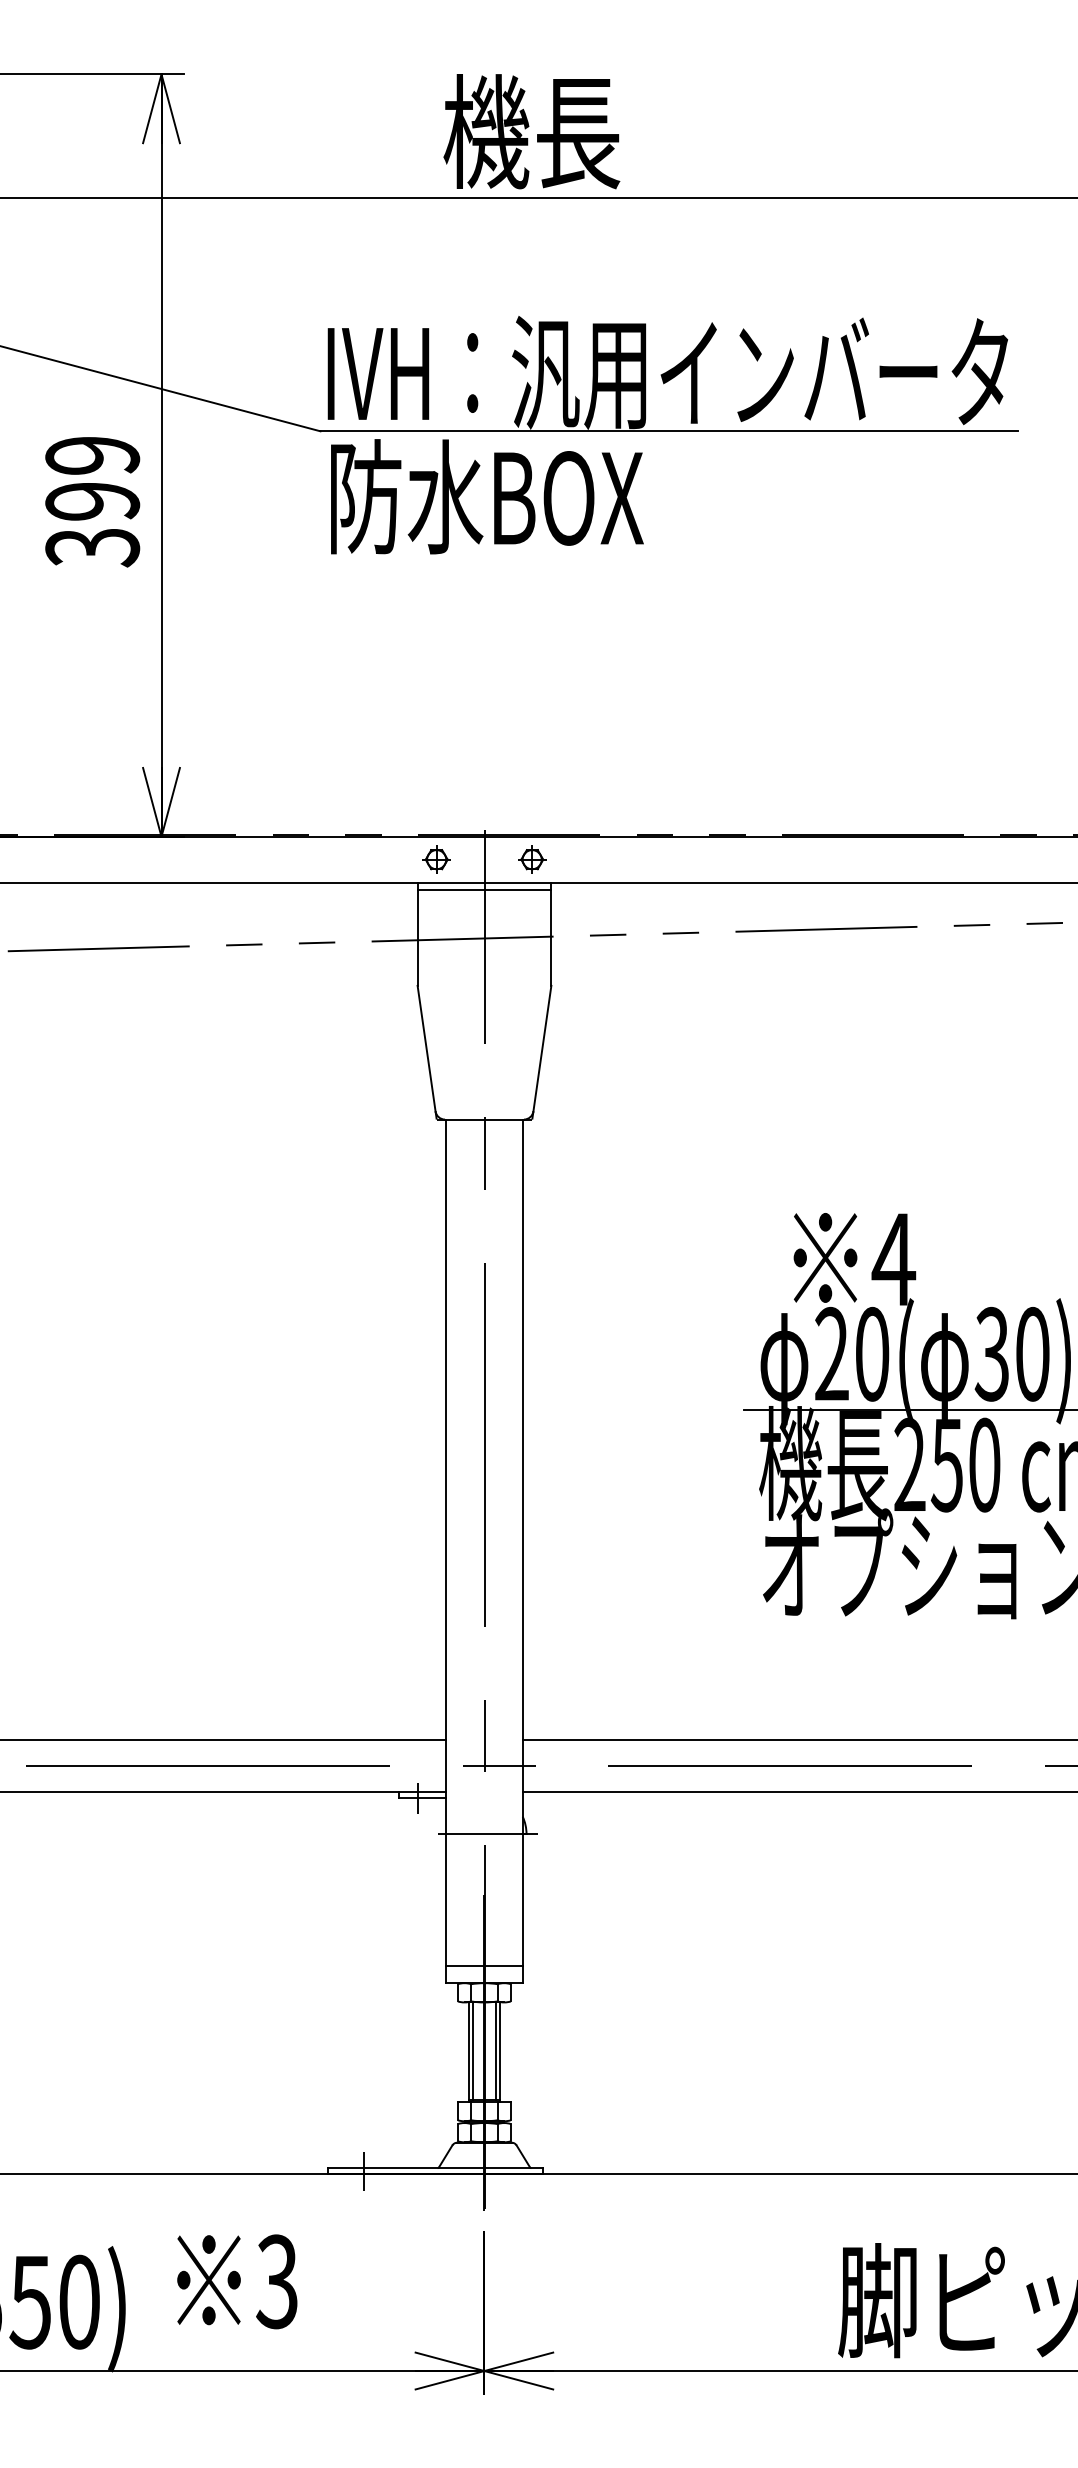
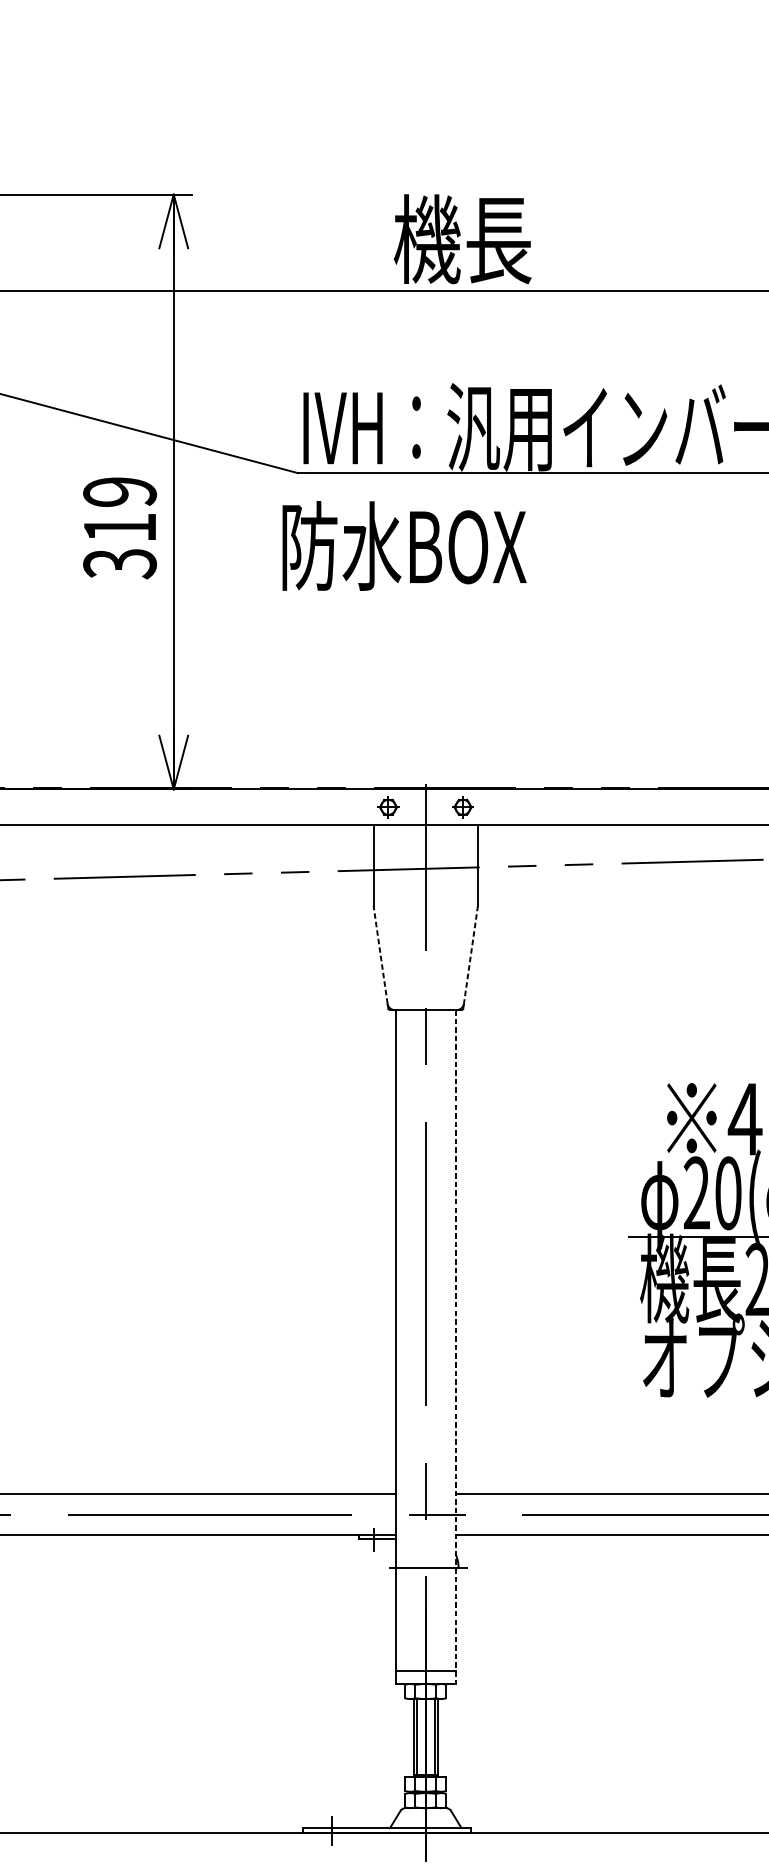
text: (487, 496) -> (404, 545), moved
text: (92, 501) -> (119, 527), 399 -> 319
line: (484, 890) -> (425, 831), removed
line: (426, 1048) -> (380, 954), solid -> dashed
line: (542, 1049) -> (471, 955), solid -> dashed
line: (522, 1551) -> (455, 1347), solid -> dashed

